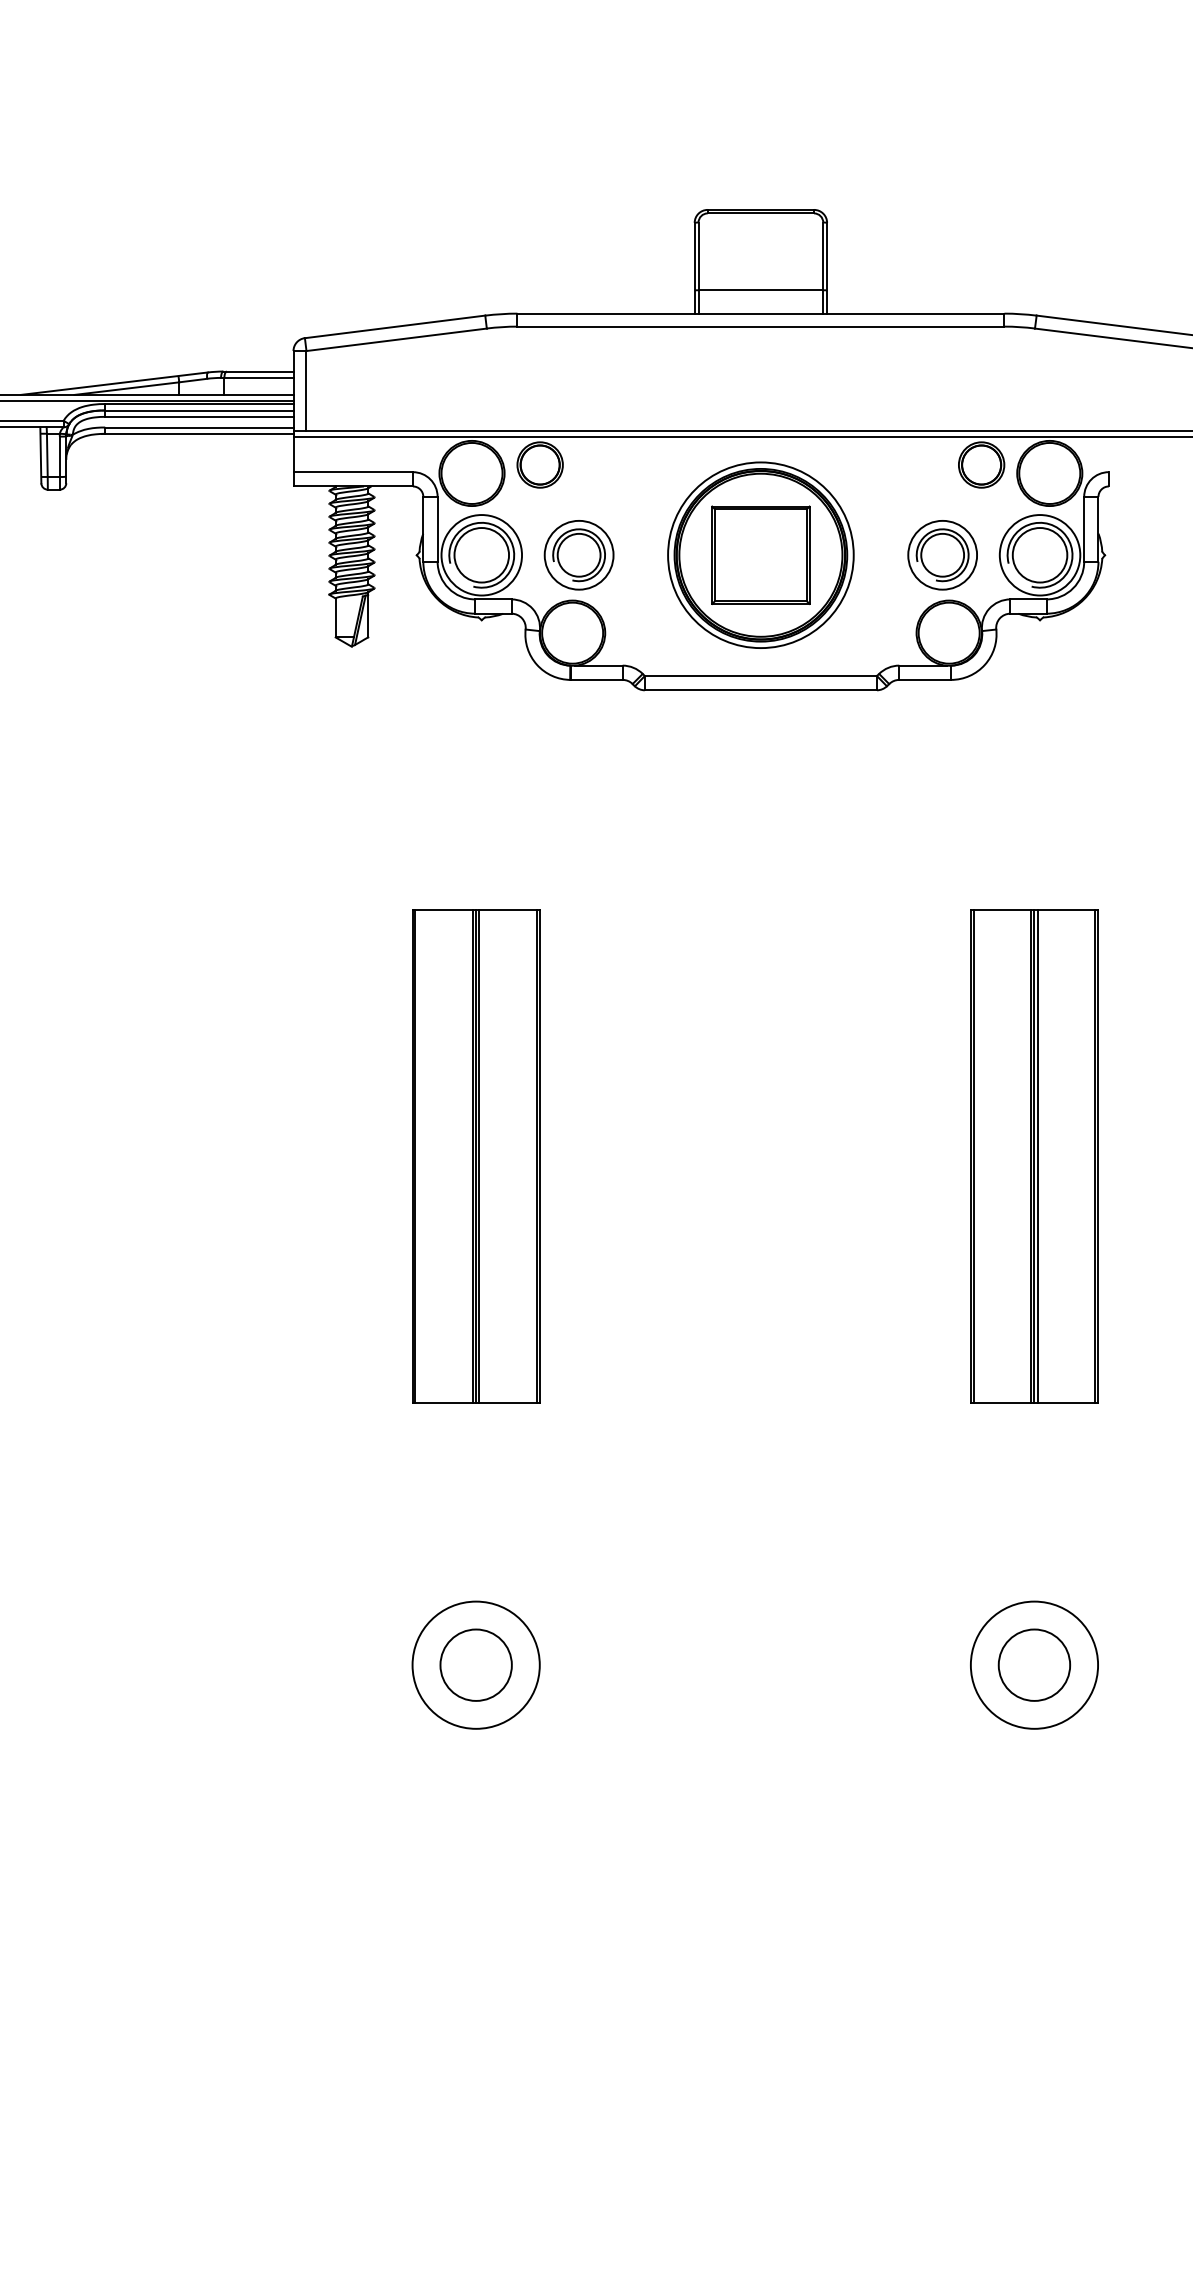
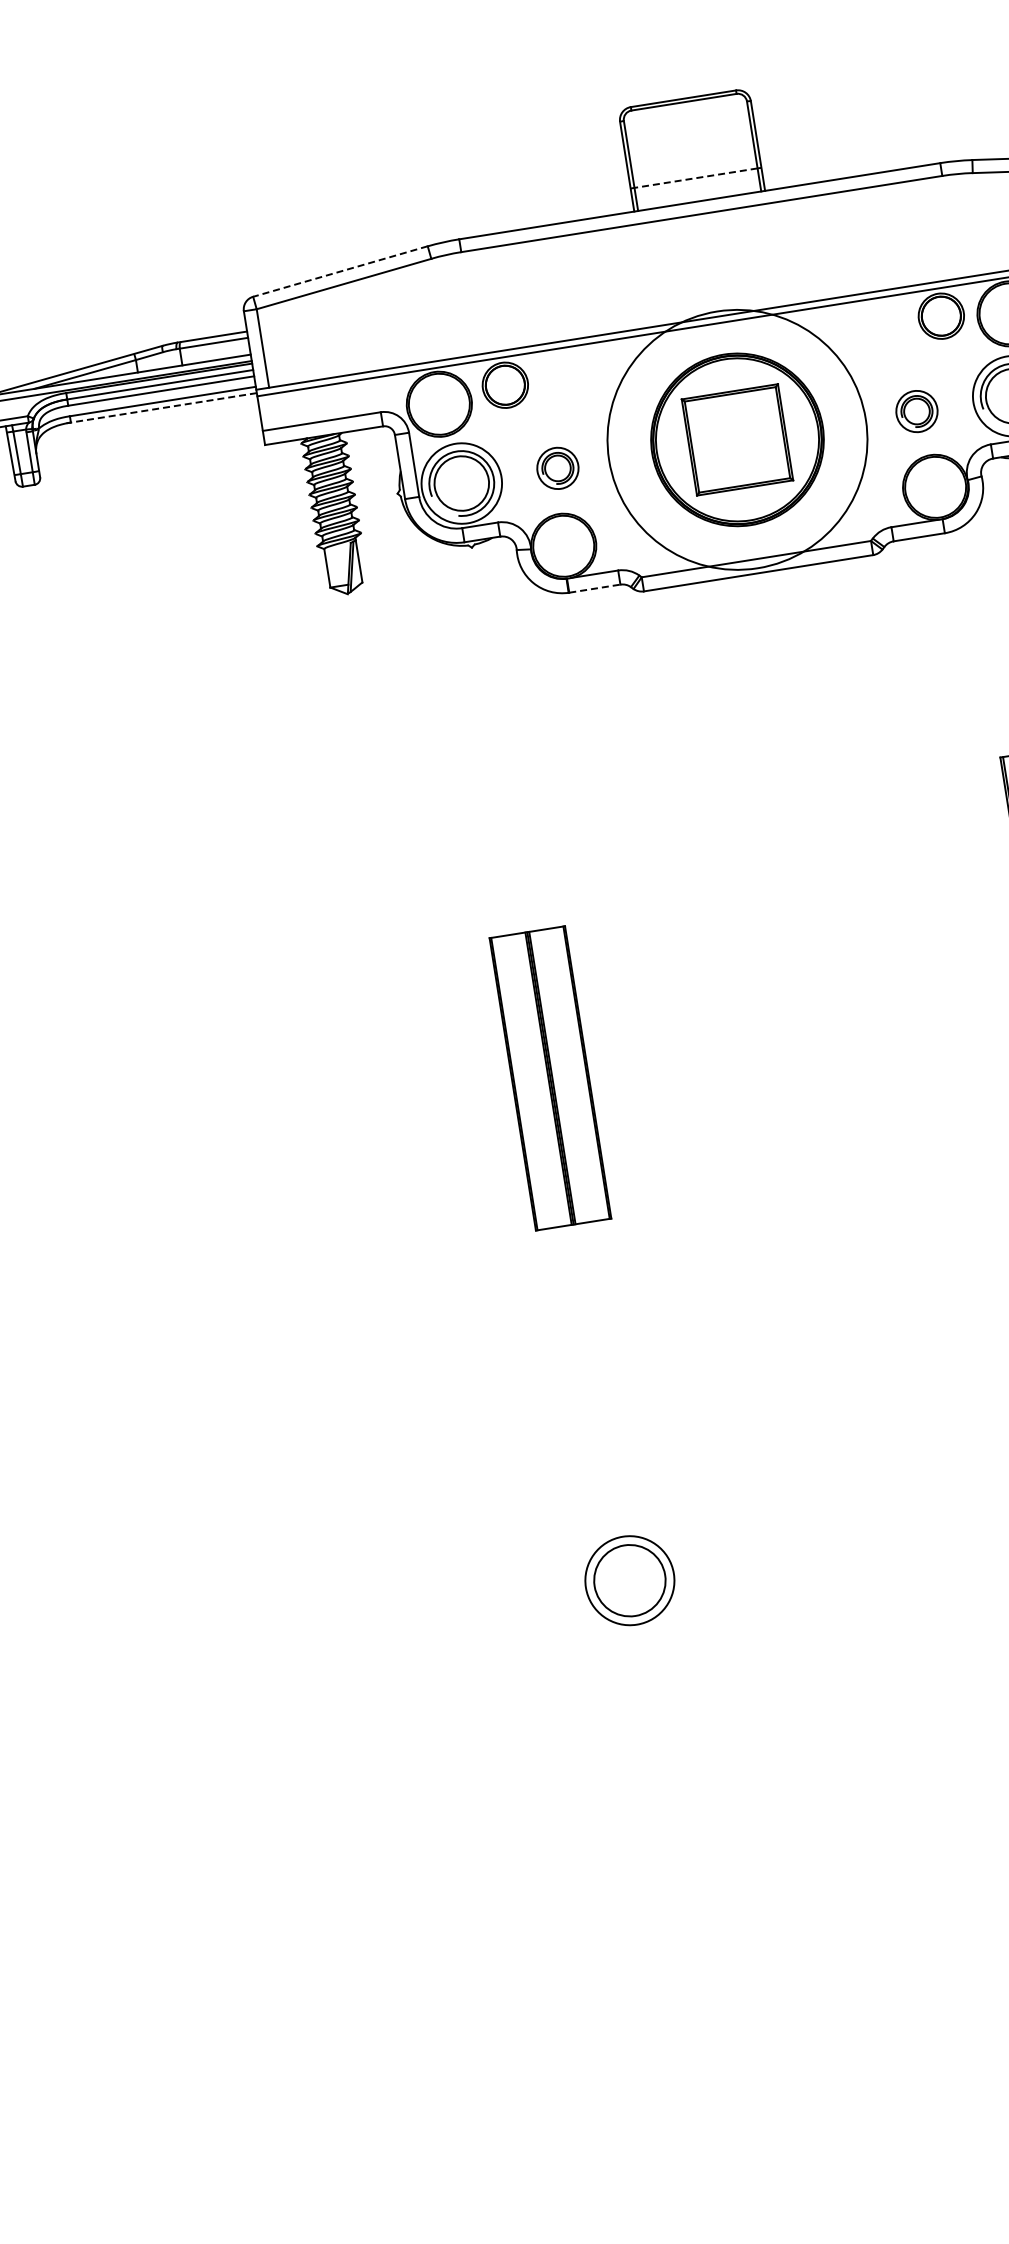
line: (760, 290) -> (695, 178), solid -> dashed
line: (395, 326) -> (340, 271), solid -> dashed
line: (198, 433) -> (162, 407), solid -> dashed
part: (578, 555) -> (557, 468), size x0.6
circle: (760, 555) -> (737, 440), size x1.4
part: (942, 555) -> (916, 411), size x0.6
line: (596, 679) -> (594, 588), solid -> dashed
part: (476, 1156) -> (550, 1078), size x0.6
circle: (475, 1664) -> (629, 1580), size x0.7

